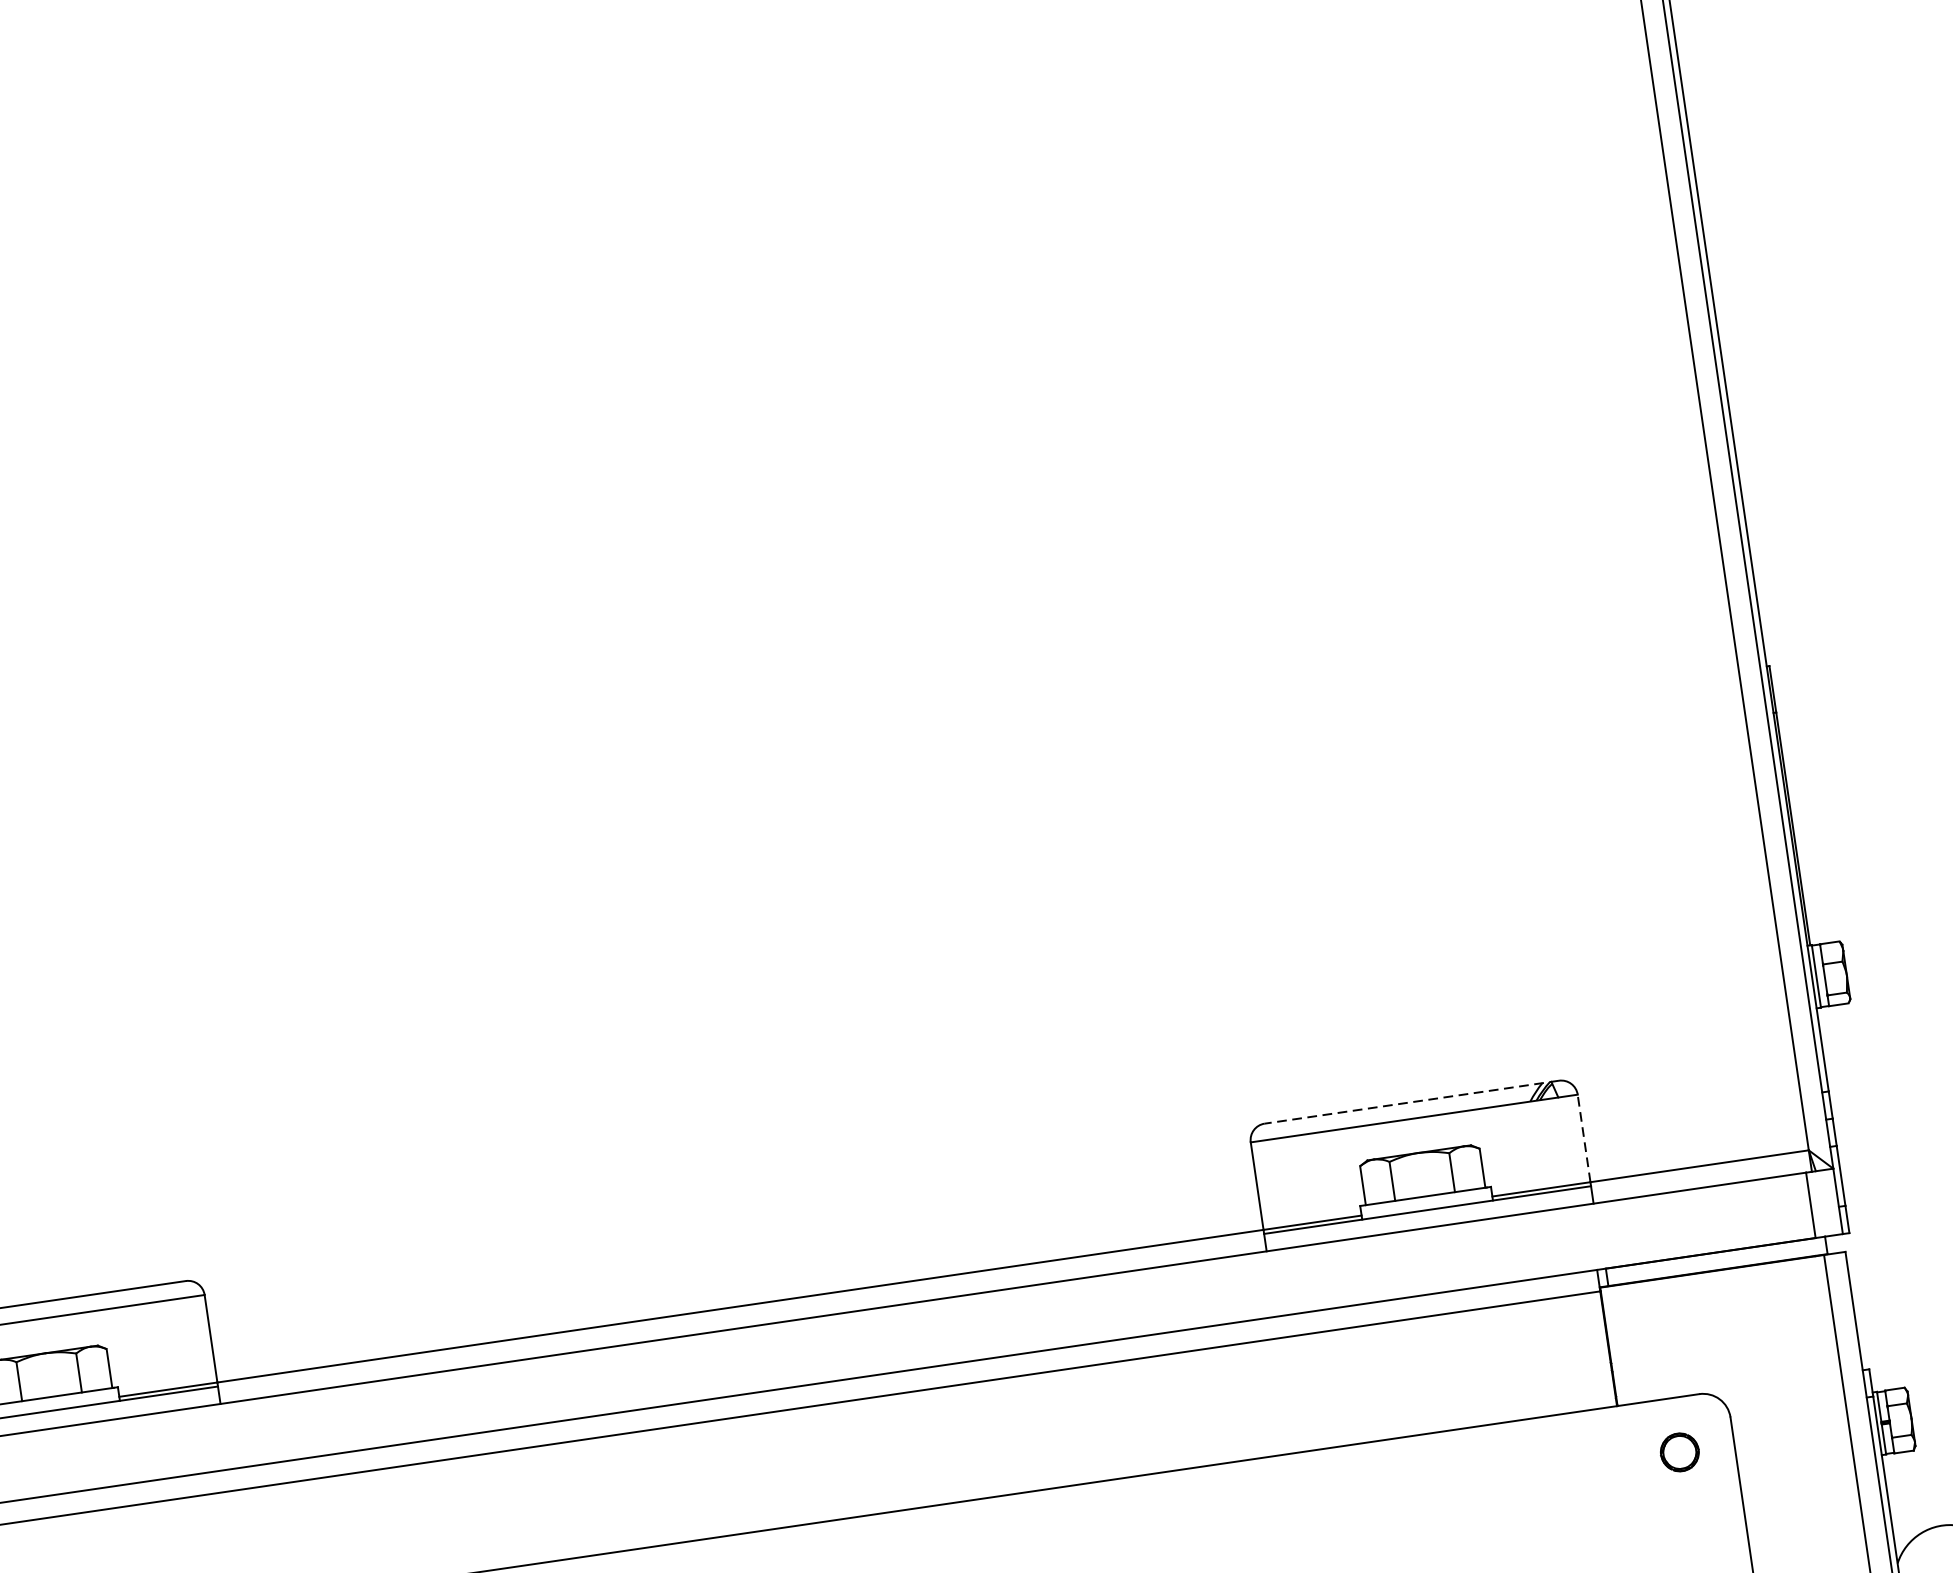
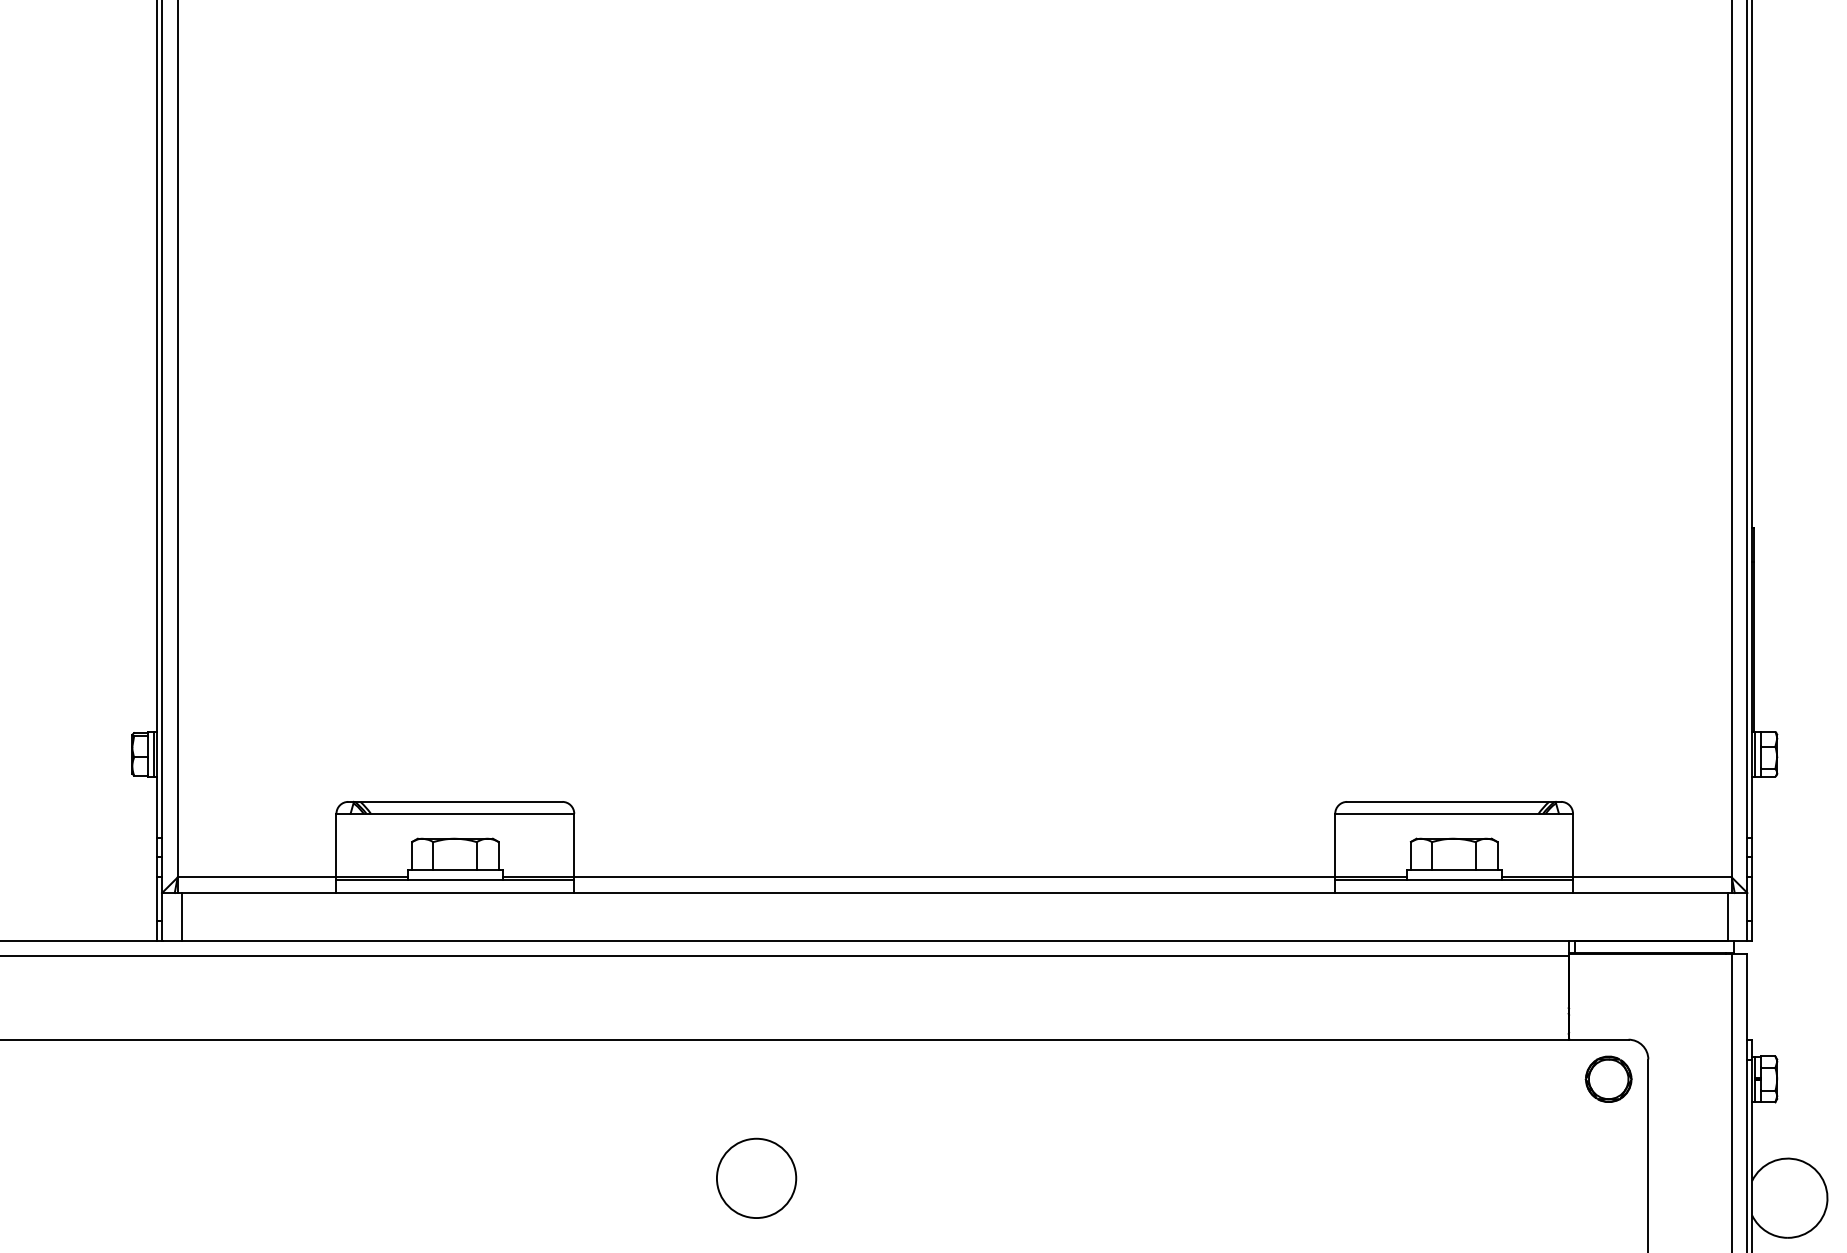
line: (1410, 1101) -> (1453, 801), dashed -> solid
line: (1584, 1138) -> (1573, 845), dashed -> solid
part: (1679, 1451) -> (1608, 1078), size x1.67

